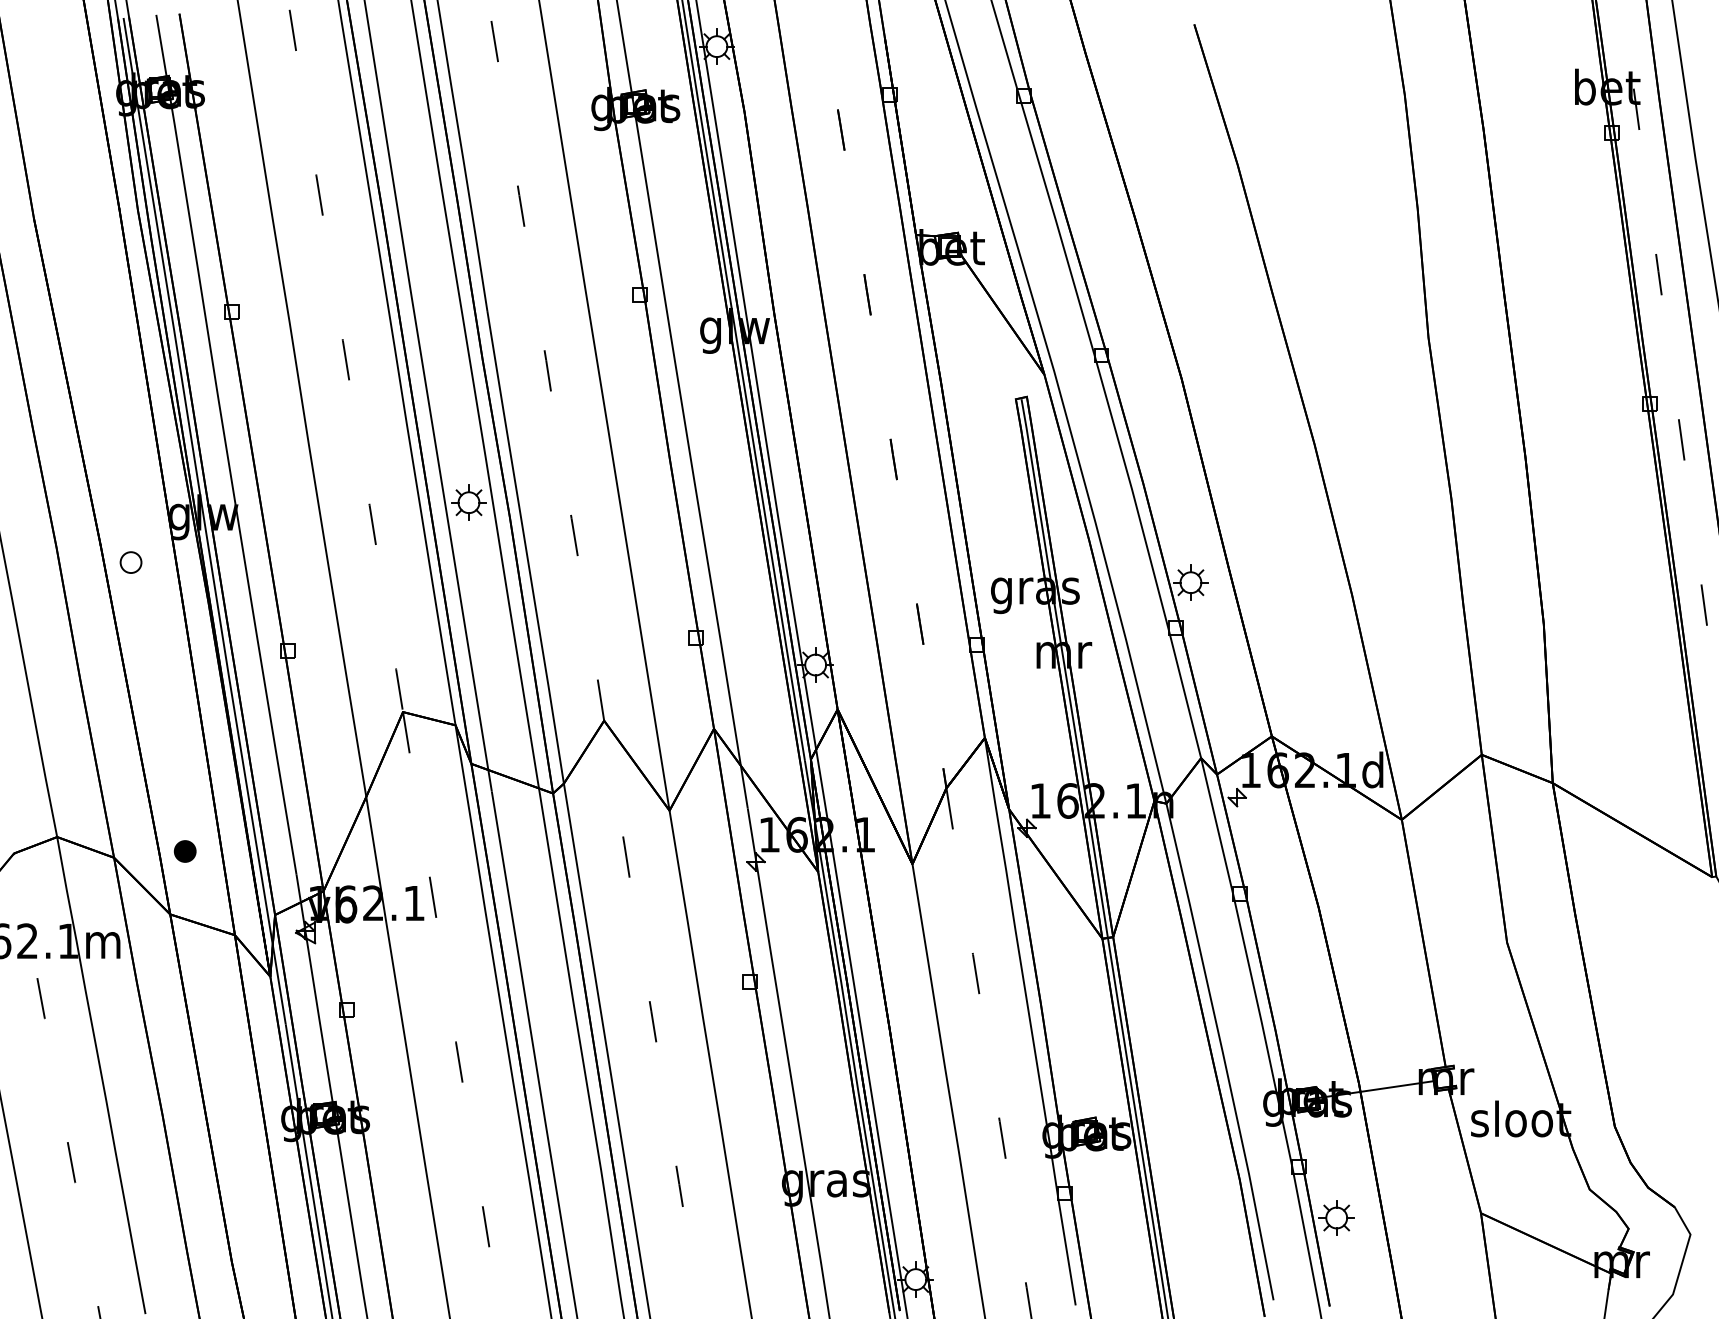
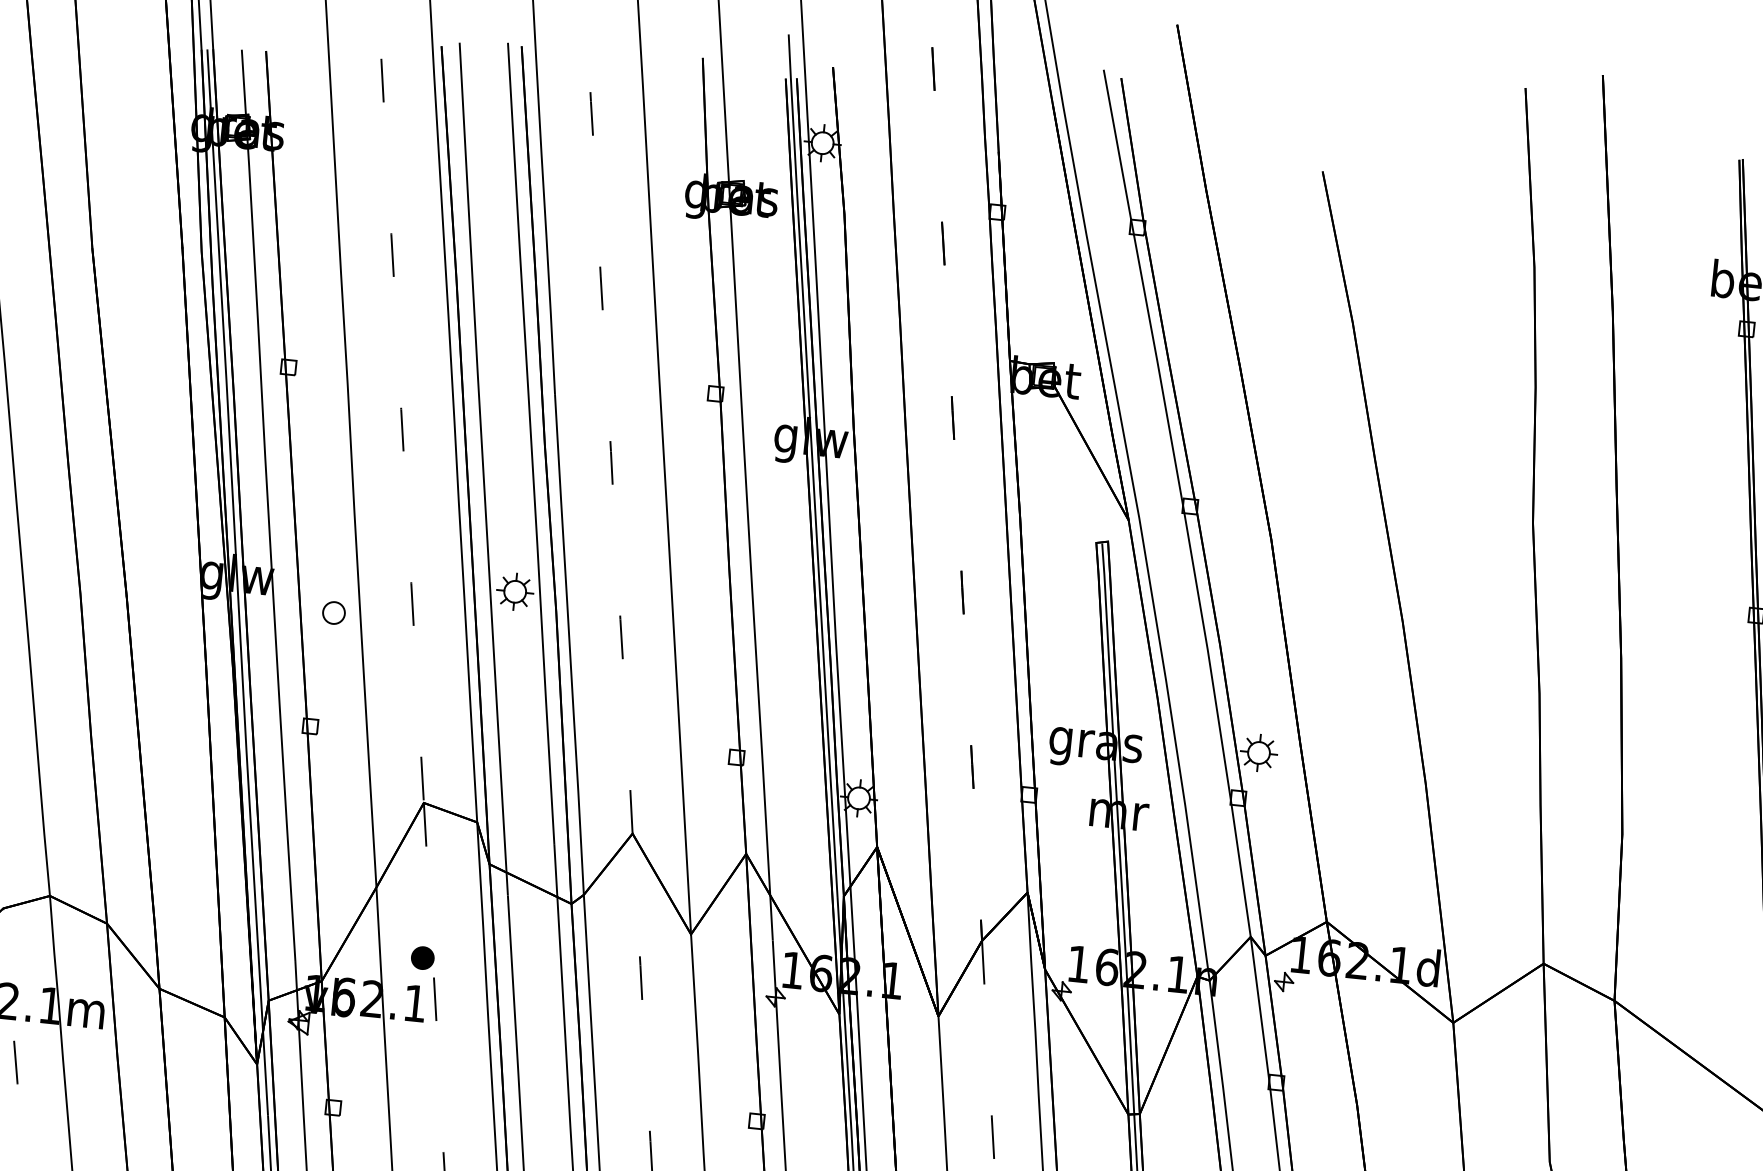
part: (130, 562) -> (333, 612), moved
part: (184, 851) -> (422, 958), moved

